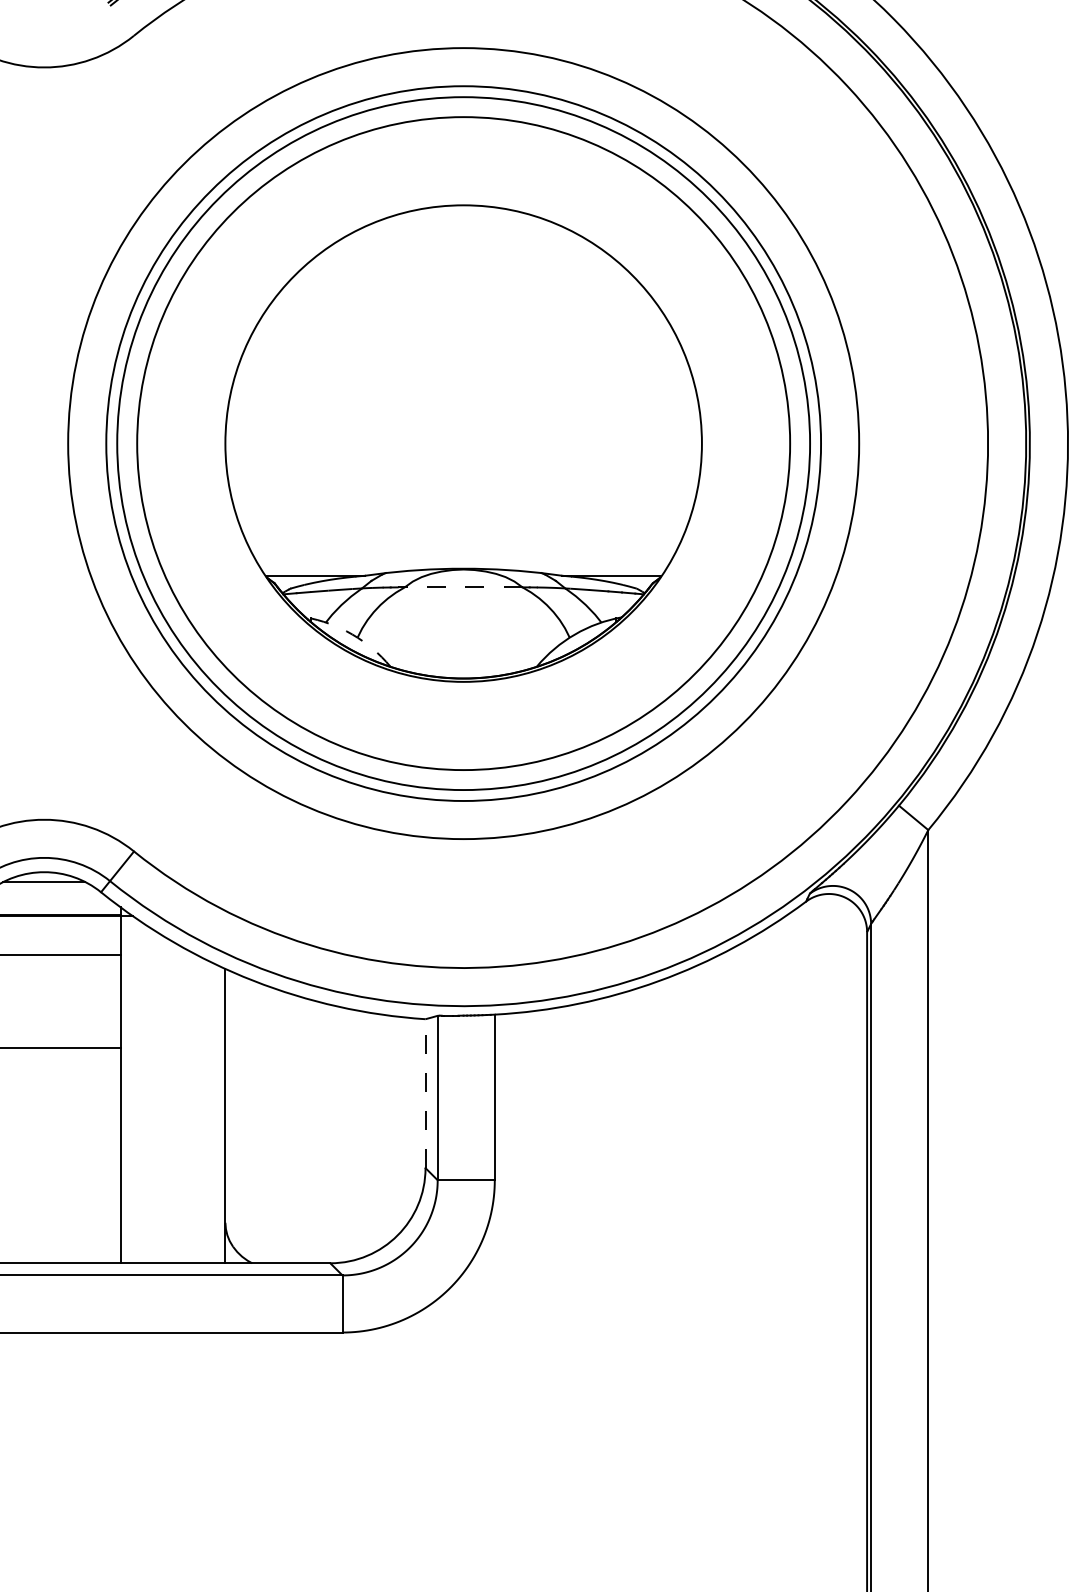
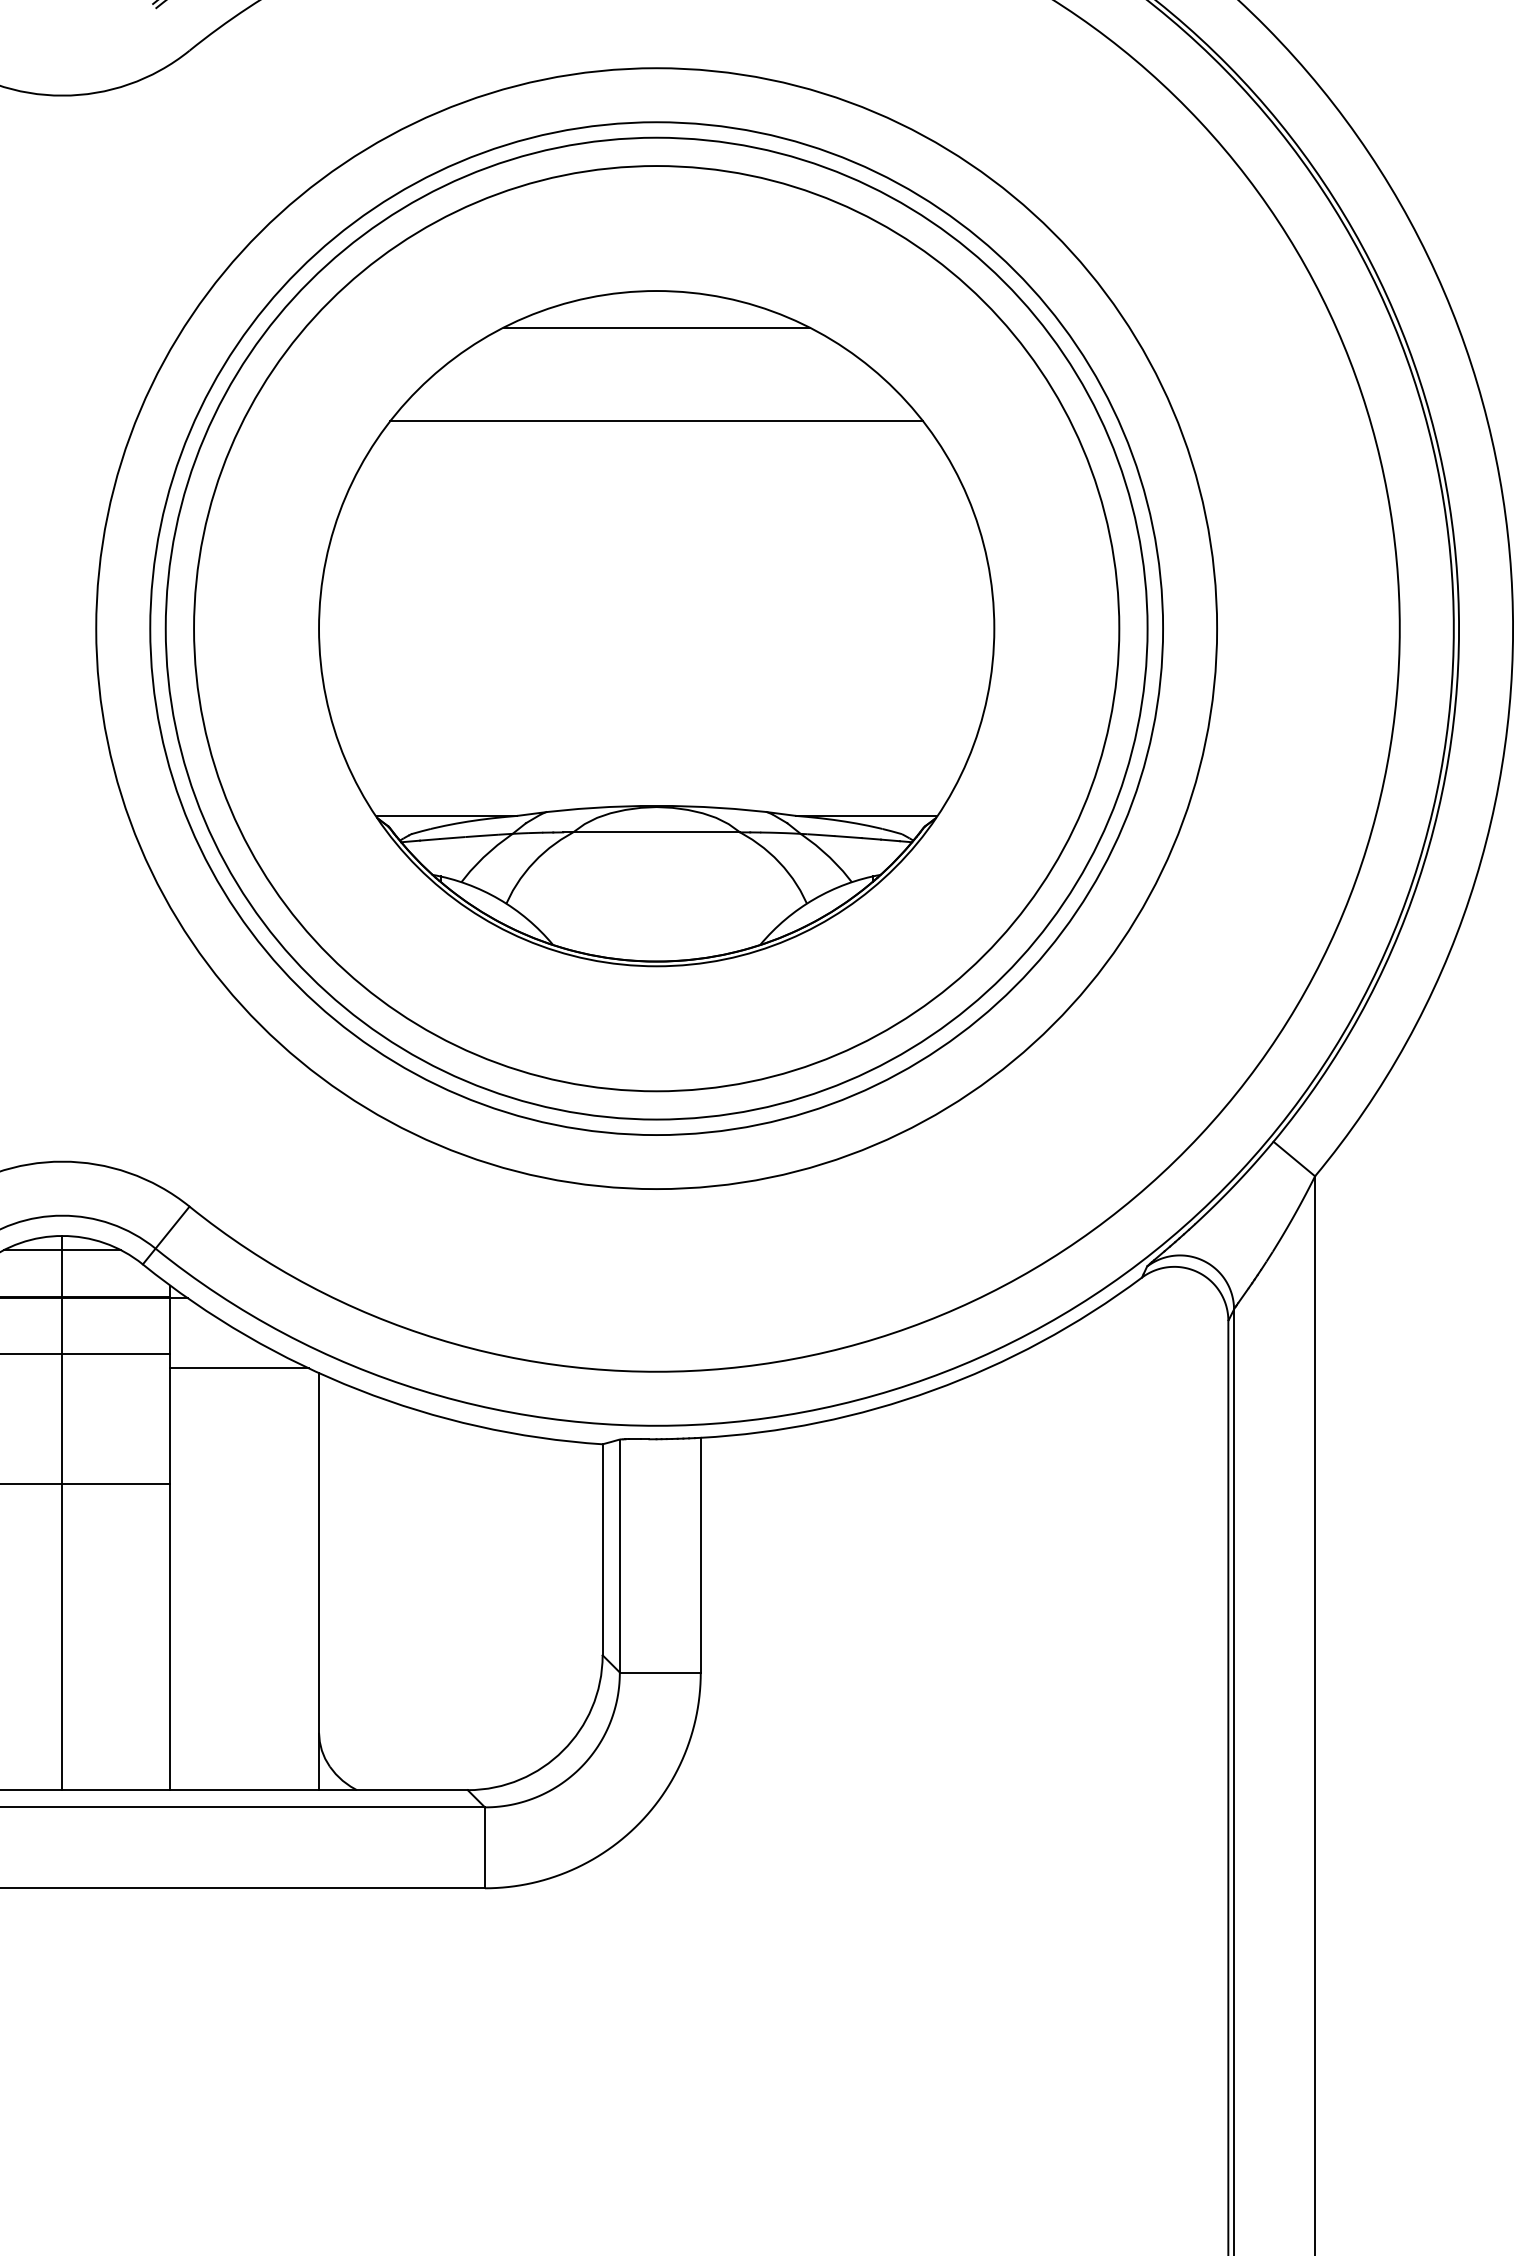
line: (463, 231) -> (656, 327), added
line: (463, 297) -> (656, 421), added
line: (460, 587) -> (651, 832), dashed -> solid
arc: (352, 634) -> (498, 899), dashed -> solid
line: (169, 965) -> (239, 1368), added
line: (44, 1067) -> (62, 1512), added
line: (425, 1093) -> (602, 1549), dashed -> solid

